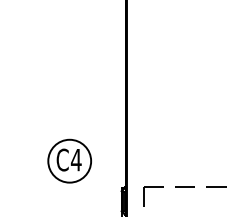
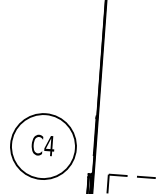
circle: (69, 160) -> (43, 145), size x1.67

